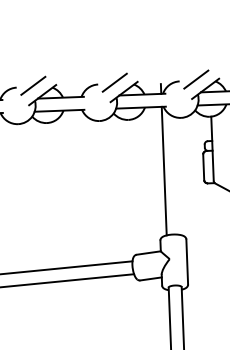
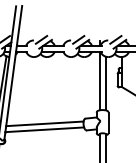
line: (177, 176) -> (105, 83), added

